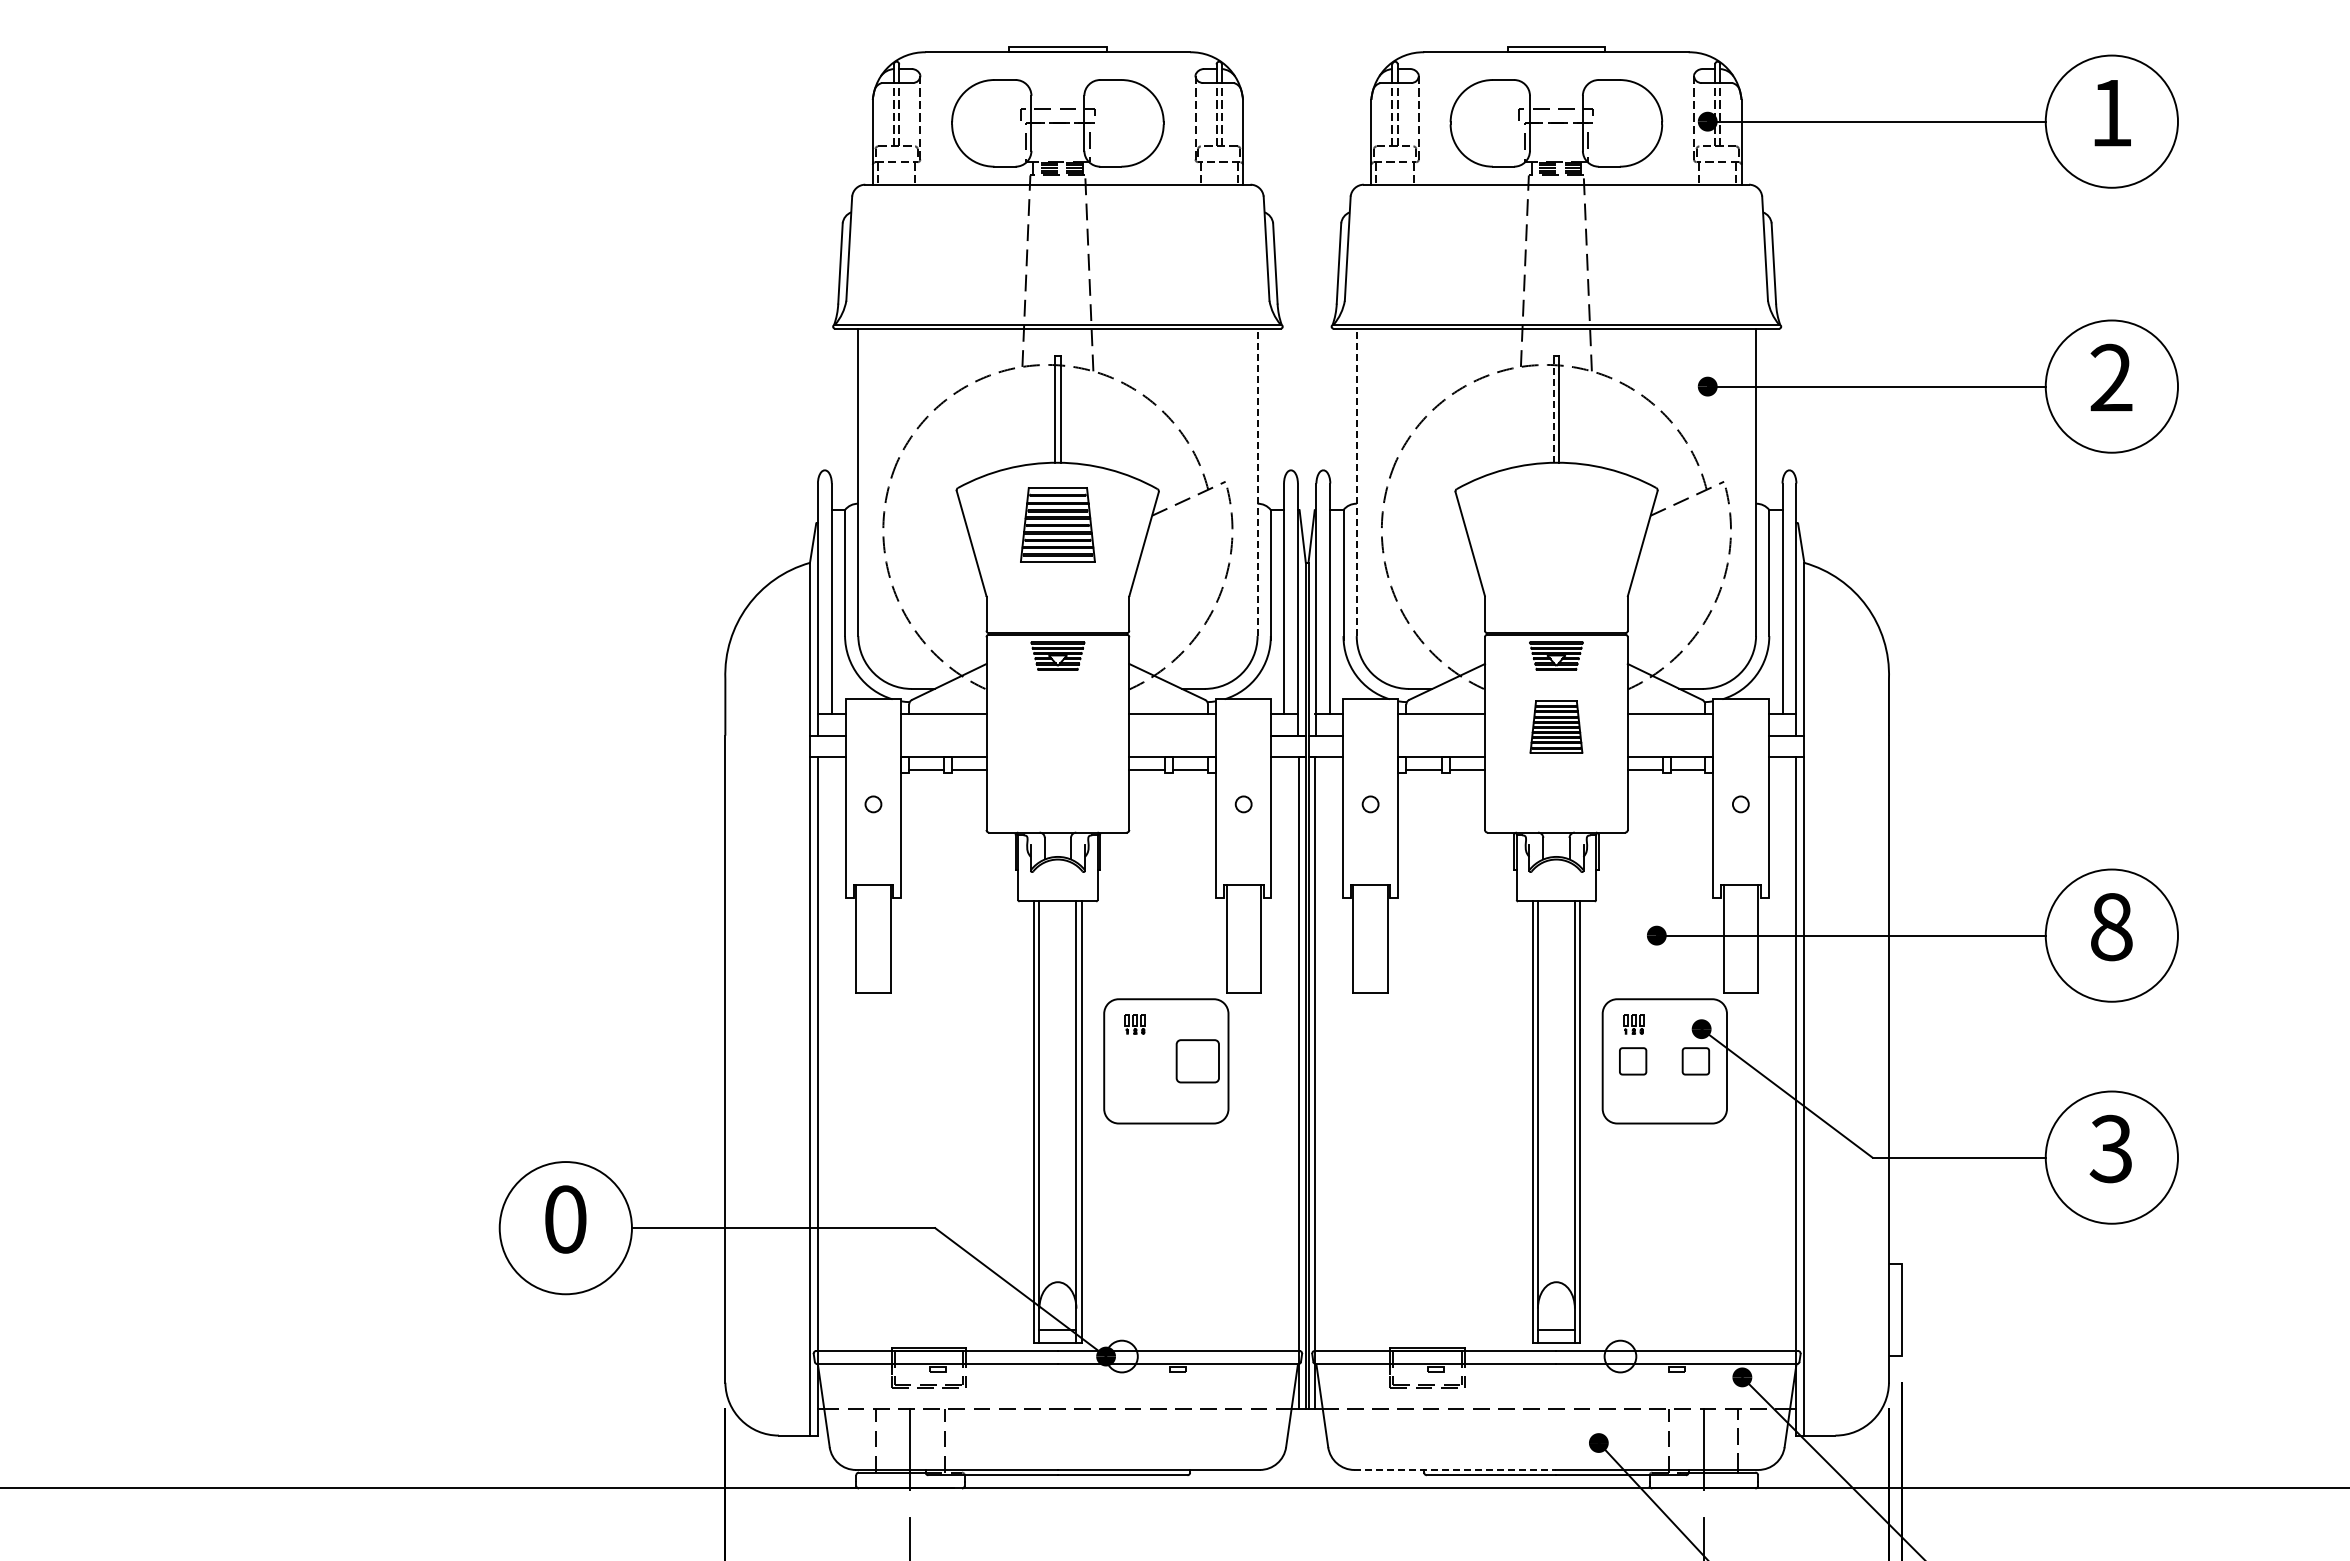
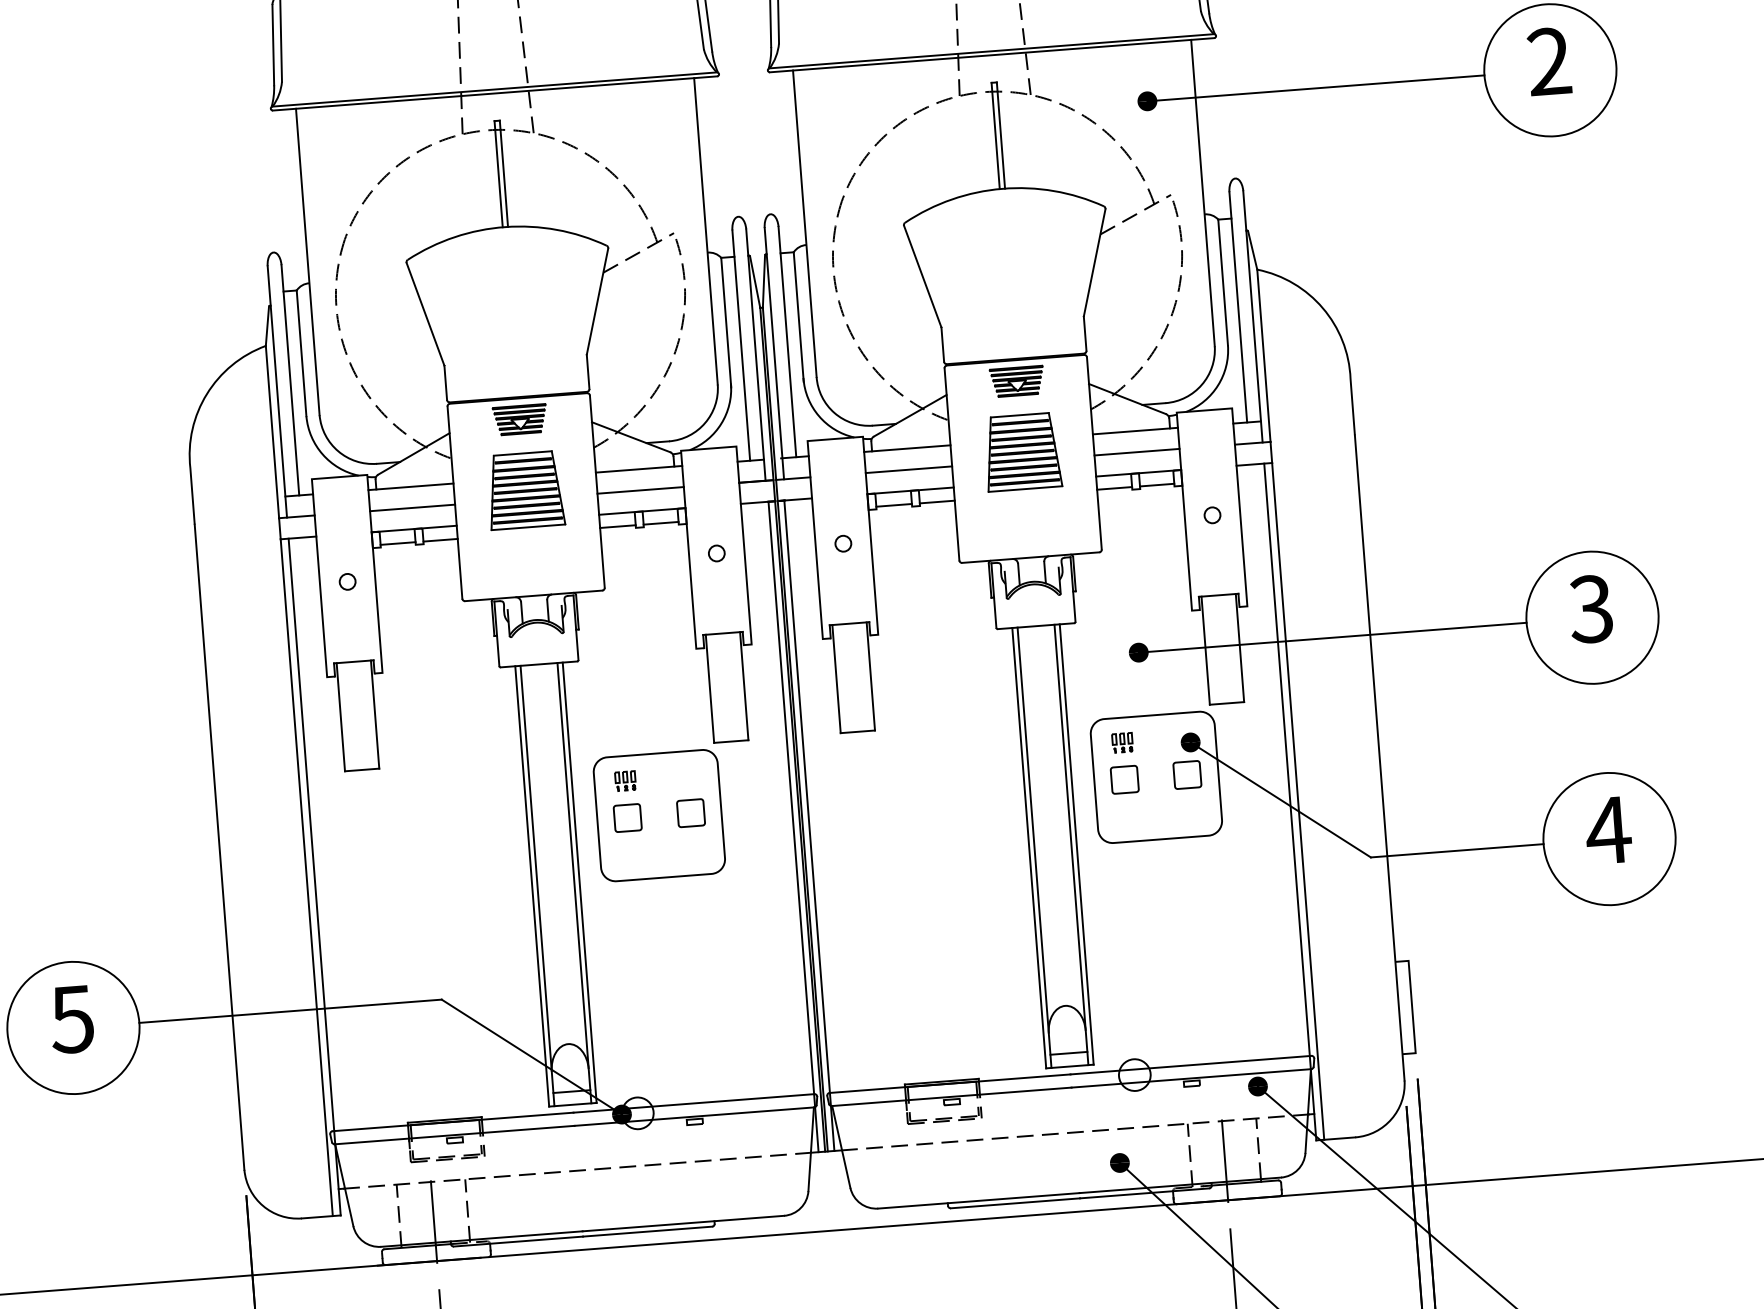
line: (1553, 409) -> (995, 135), dashed -> solid
line: (1257, 482) -> (705, 231), dashed -> solid
line: (1356, 482) -> (804, 223), dashed -> solid
part: (1057, 524) -> (525, 490), moved
part: (1556, 726) -> (1022, 451), size x1.43
line: (943, 735) -> (412, 507), added
line: (1172, 735) -> (640, 490), added
line: (1441, 735) -> (908, 469), added
line: (1670, 735) -> (1137, 452), added
text: (2110, 926) -> (1590, 608), 8 -> 3
part: (1134, 1061) -> (627, 818), added
part: (1198, 1061) -> (691, 813), size x0.62
text: (2111, 1148) -> (1608, 829), 3 -> 4
text: (564, 1219) -> (71, 1019), 0 -> 5
line: (1455, 1469) -> (979, 1200), dashed -> solid

